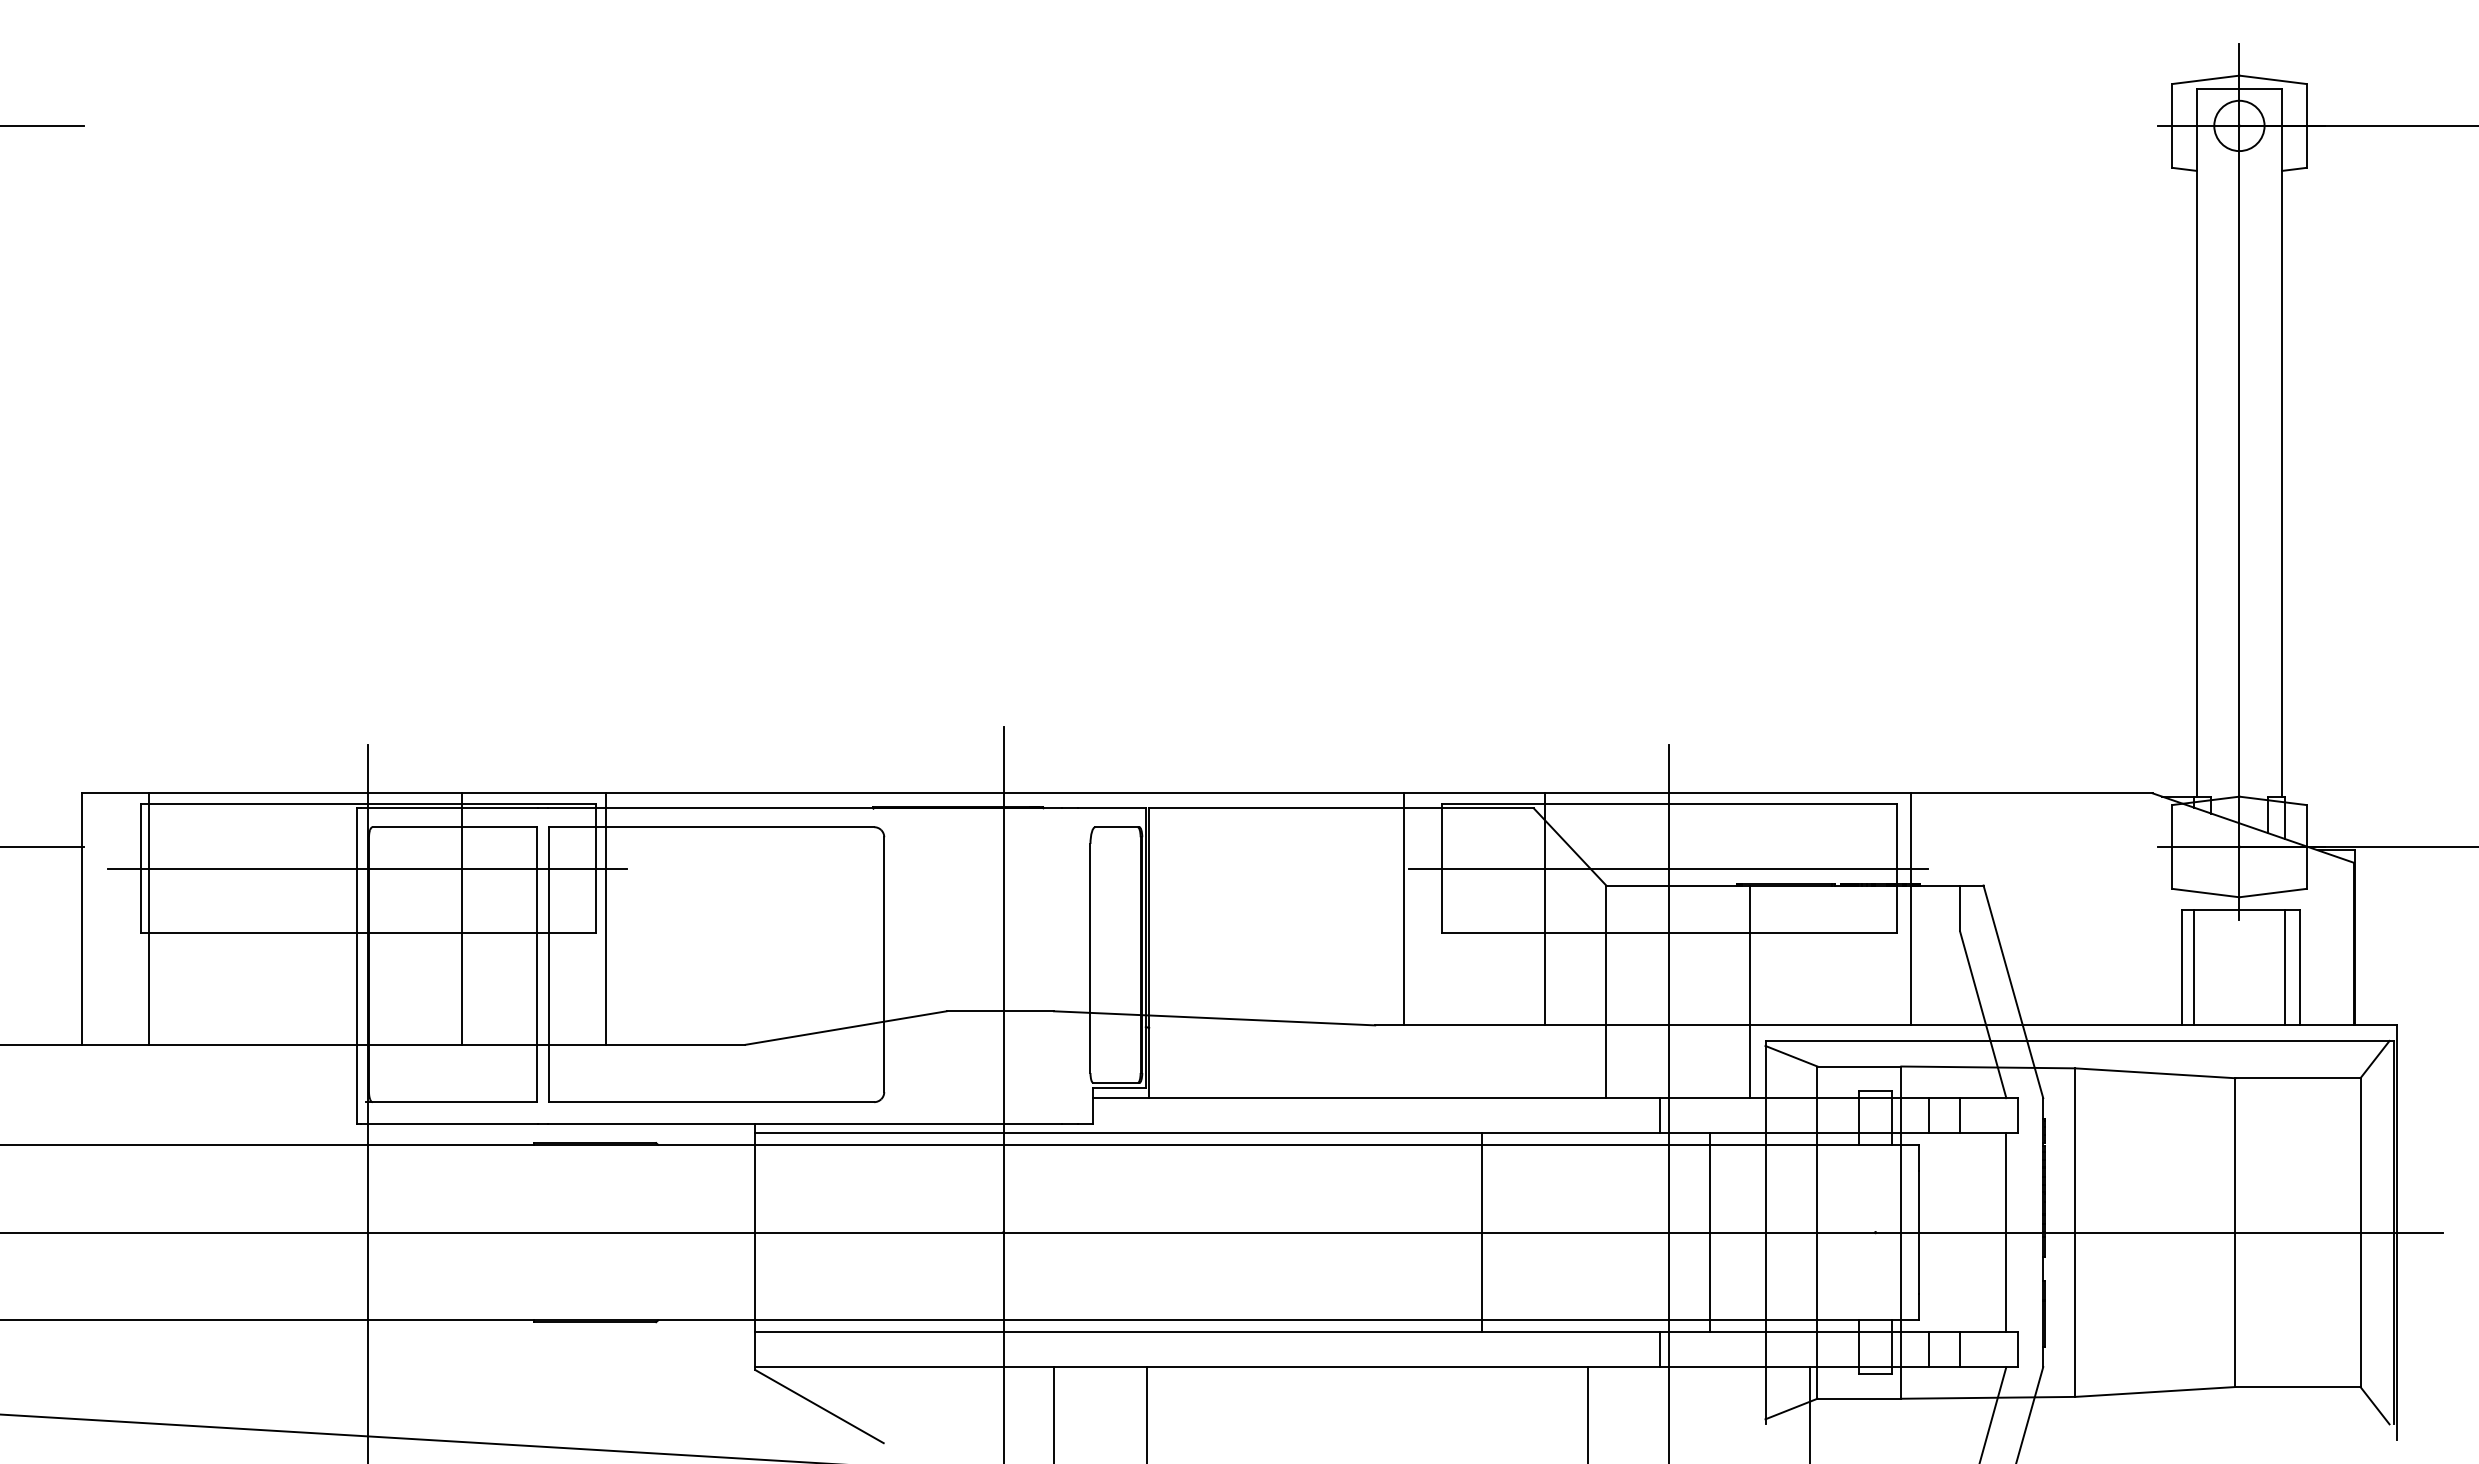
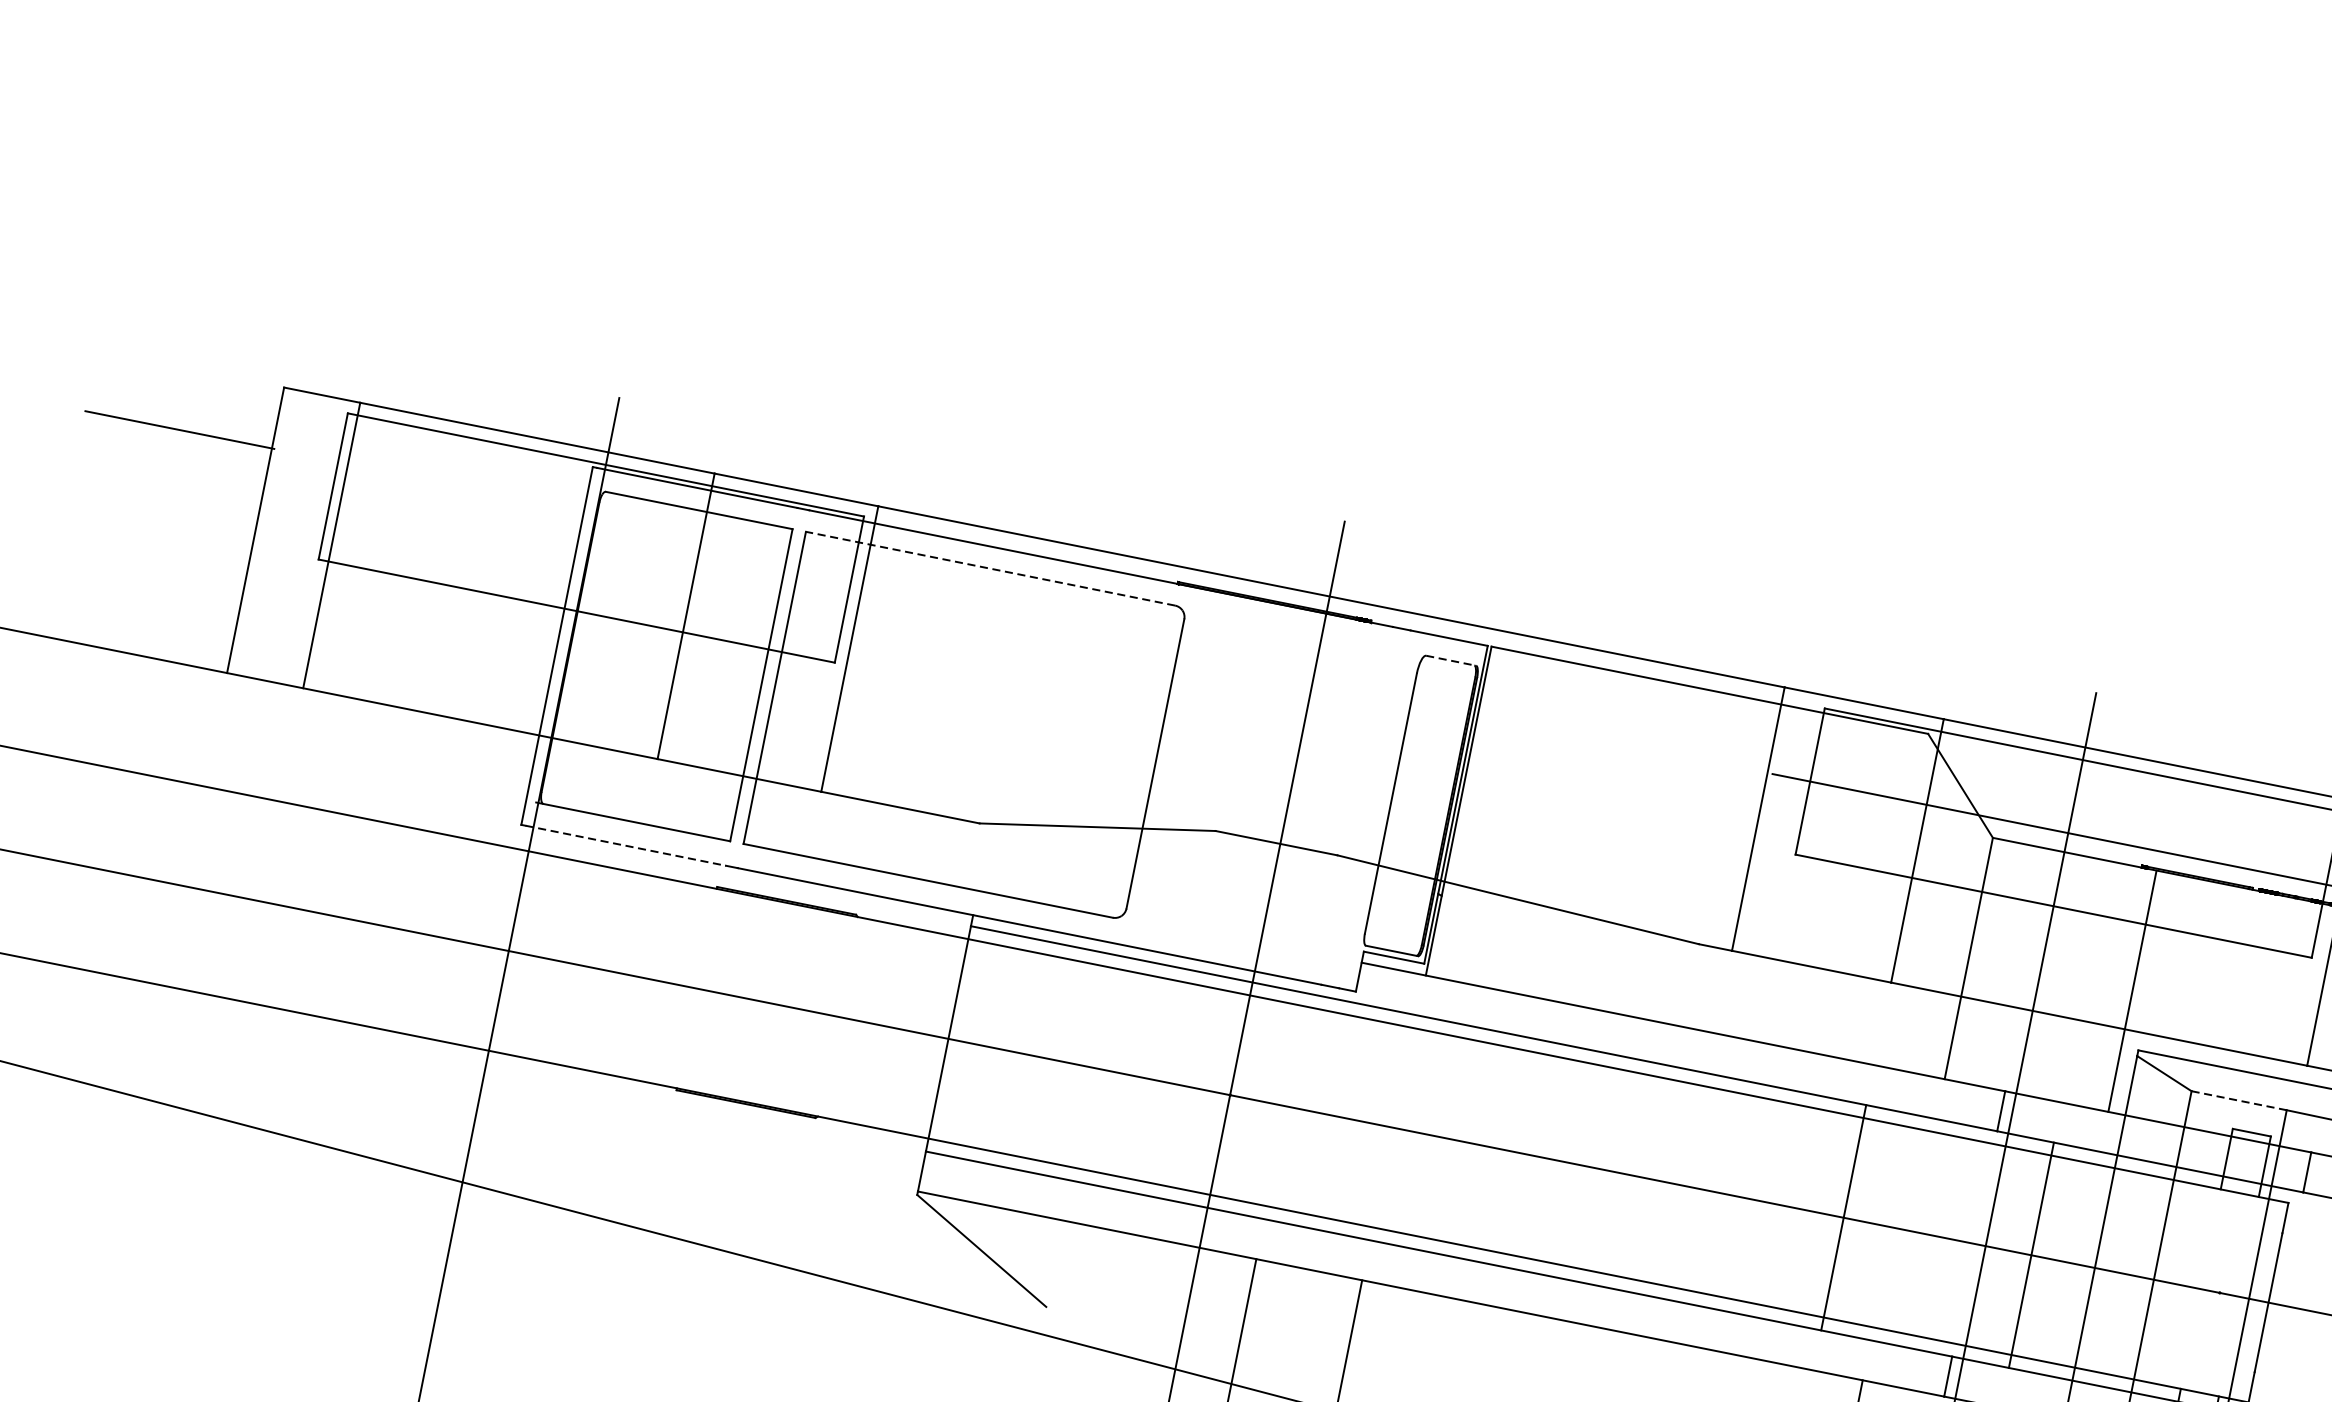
line: (711, 827) -> (990, 569), solid -> dashed
line: (1117, 827) -> (1451, 661), solid -> dashed
line: (366, 868) -> (589, 537), removed
line: (1859, 1066) -> (2239, 1100), solid -> dashed
line: (449, 1123) -> (625, 845), solid -> dashed
line: (1482, 1232) -> (1844, 1217), moved

